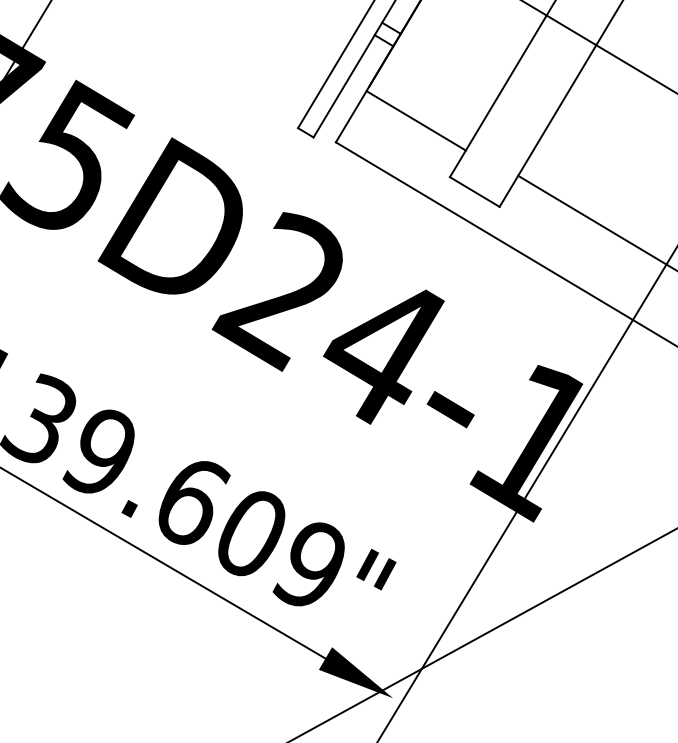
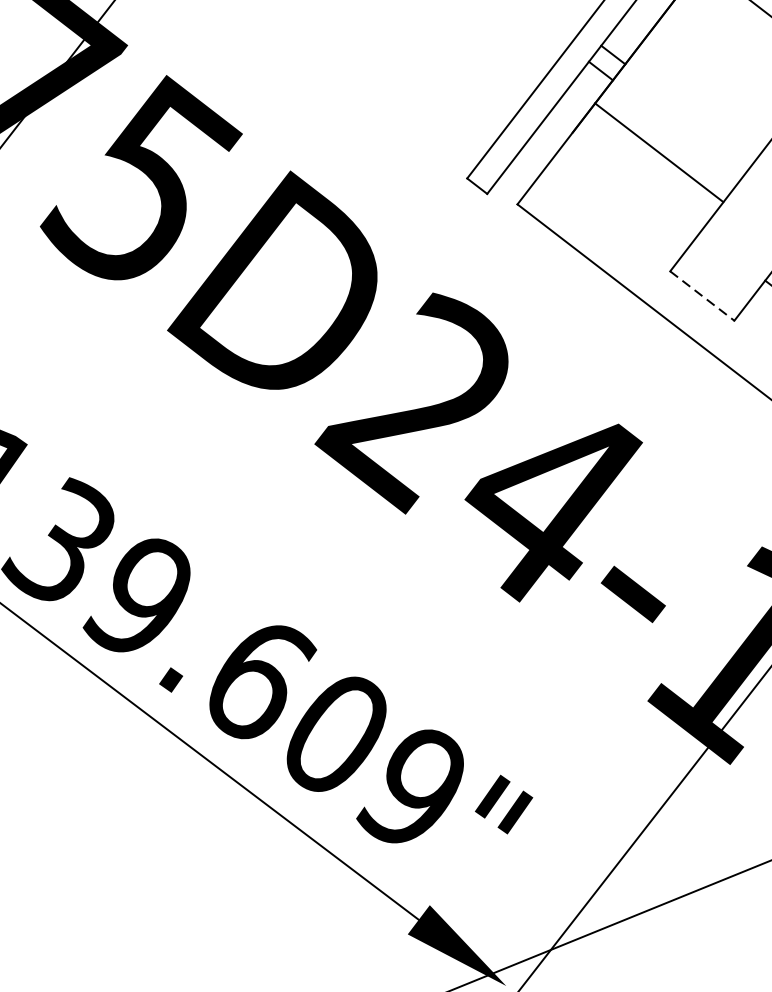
line: (415, 120) -> (658, 152), moved
line: (474, 192) -> (701, 296), solid -> dashed

